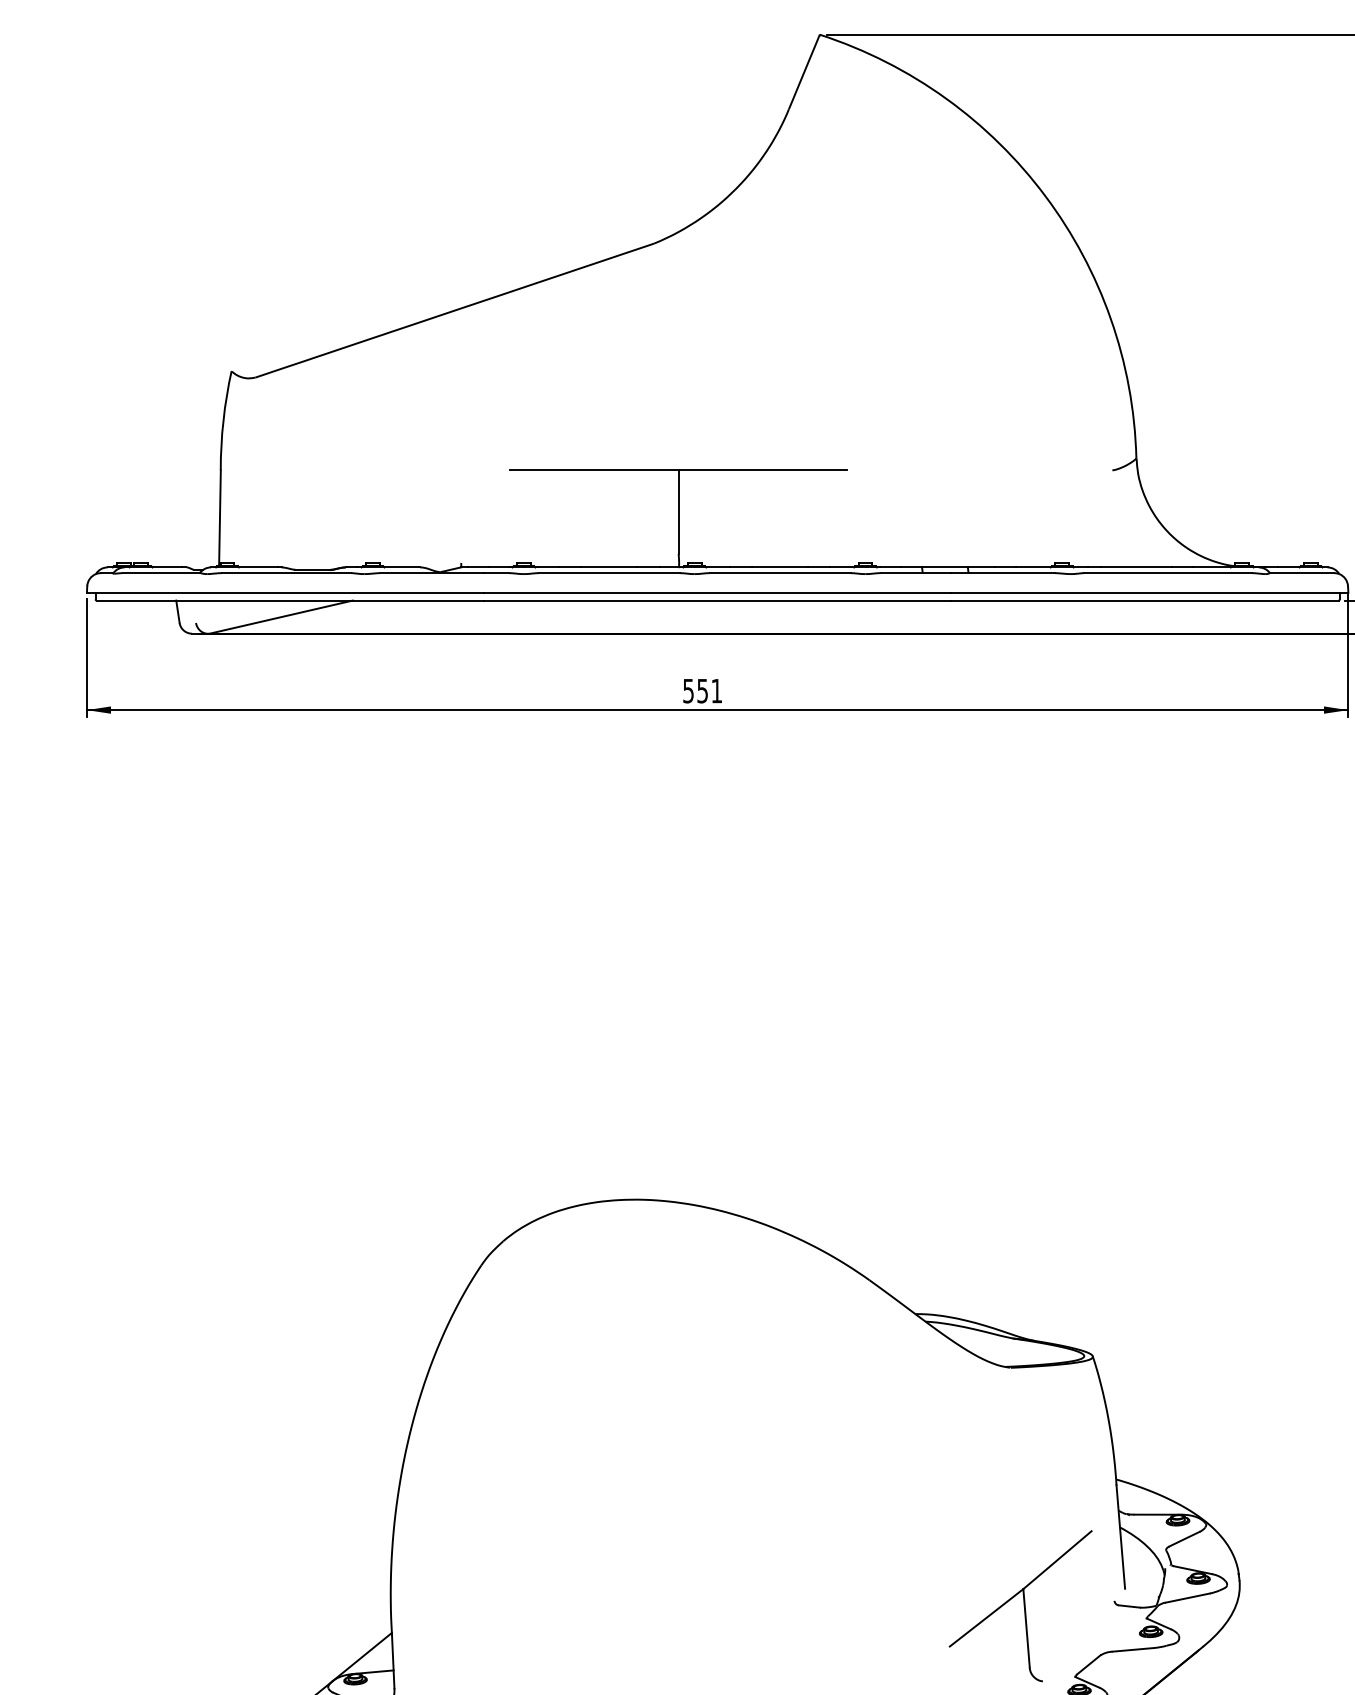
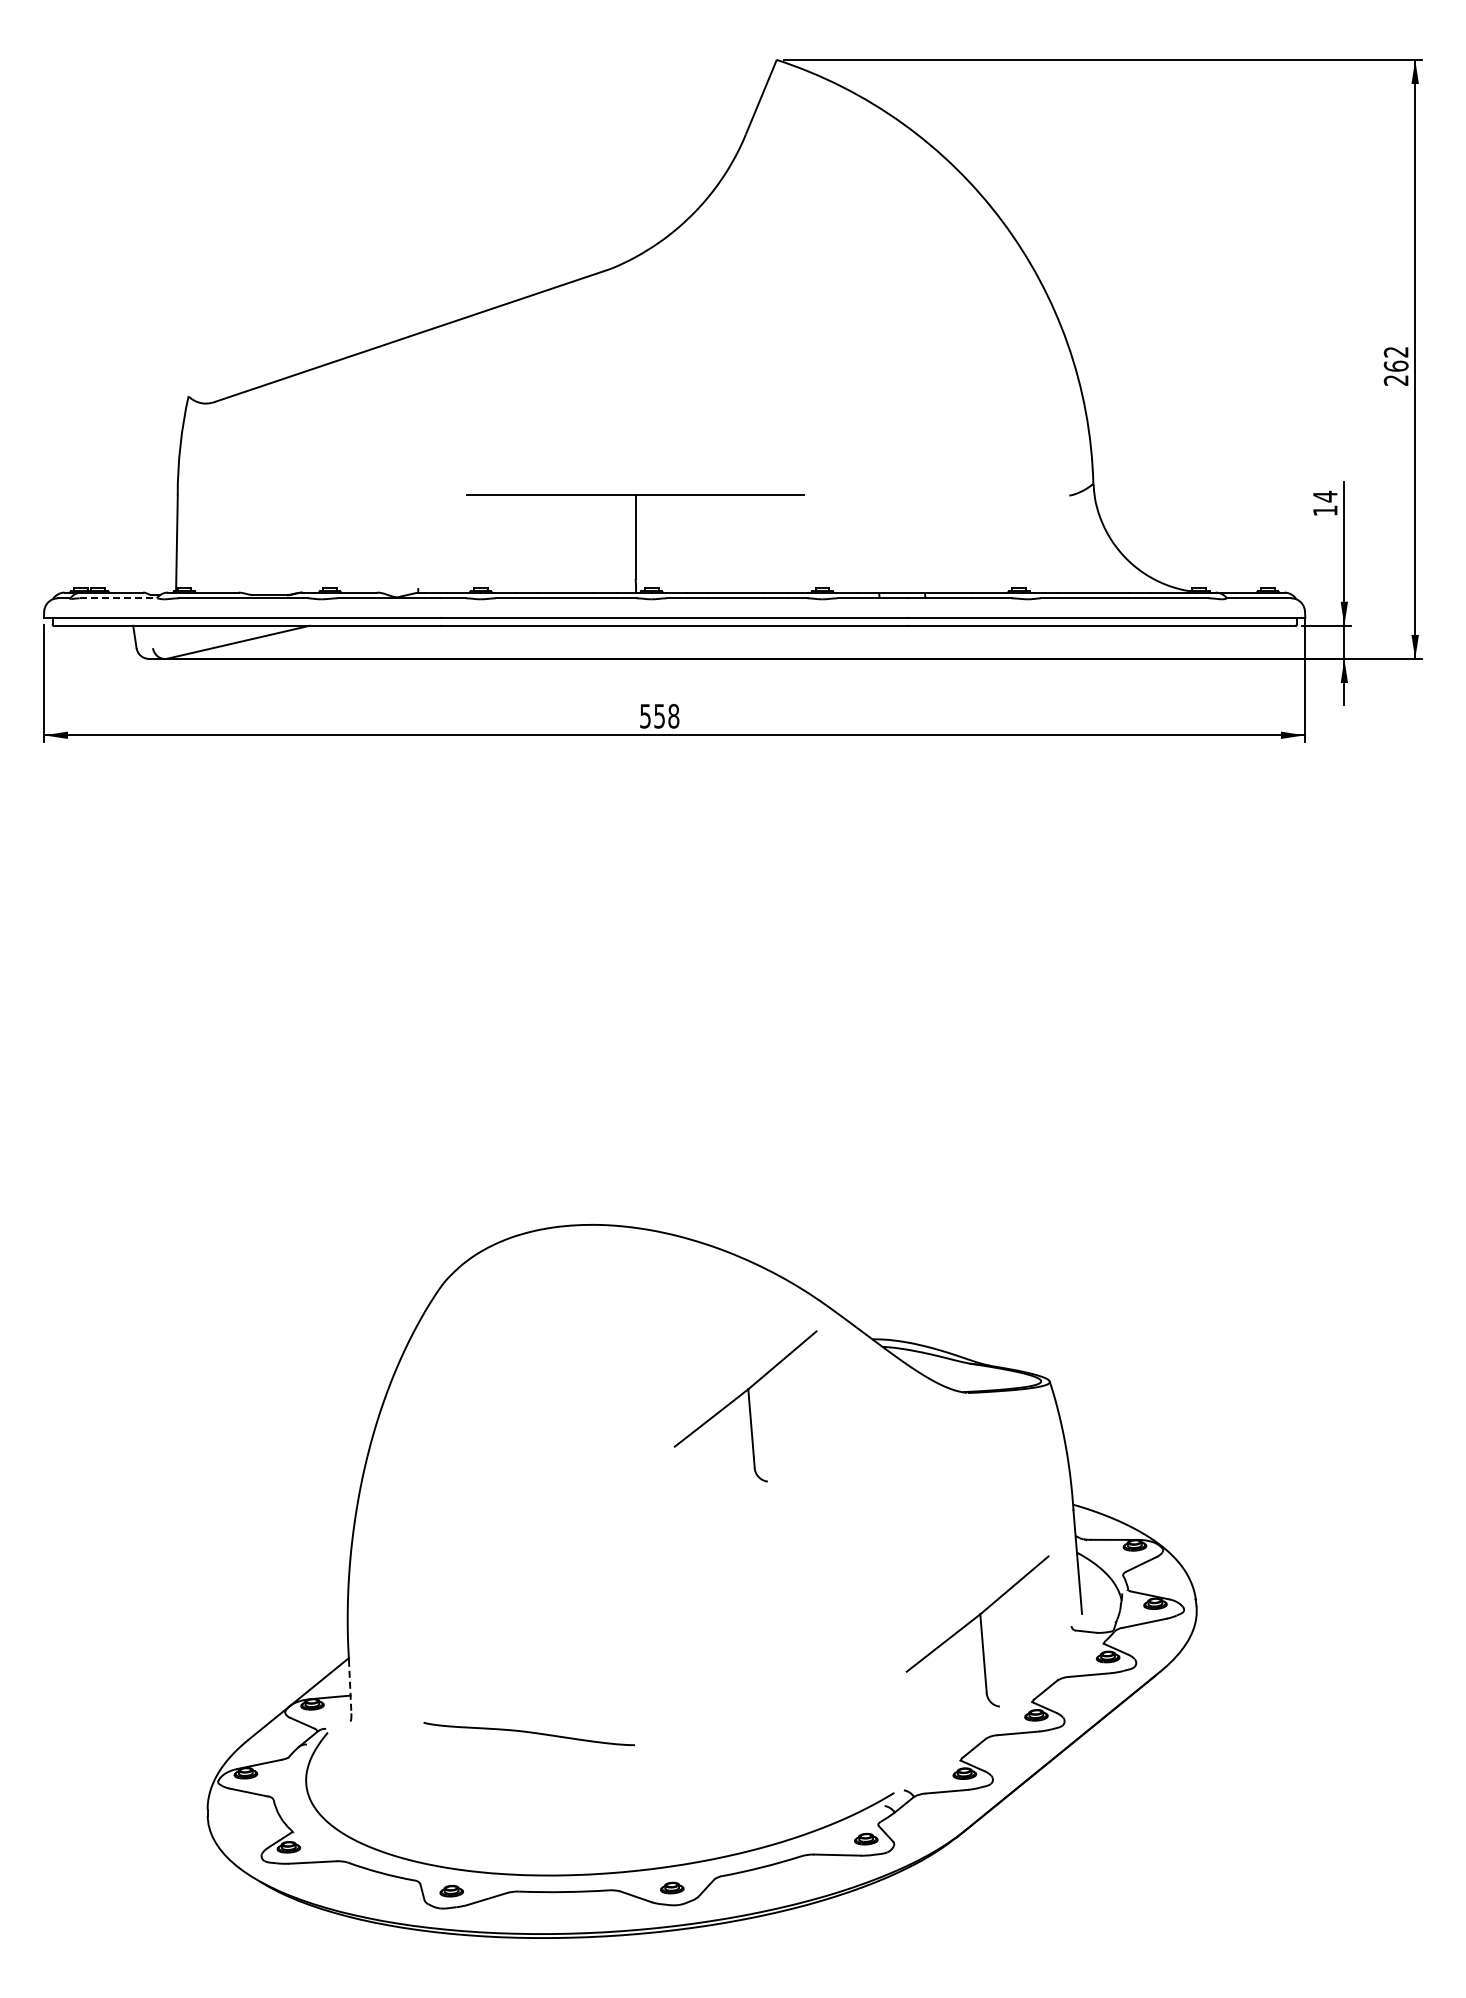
line: (161, 573) -> (118, 598), solid -> dashed
text: (716, 690) -> (673, 715), 551 -> 558
part: (788, 1381) -> (745, 1406), added
line: (393, 1661) -> (350, 1686), solid -> dashed

